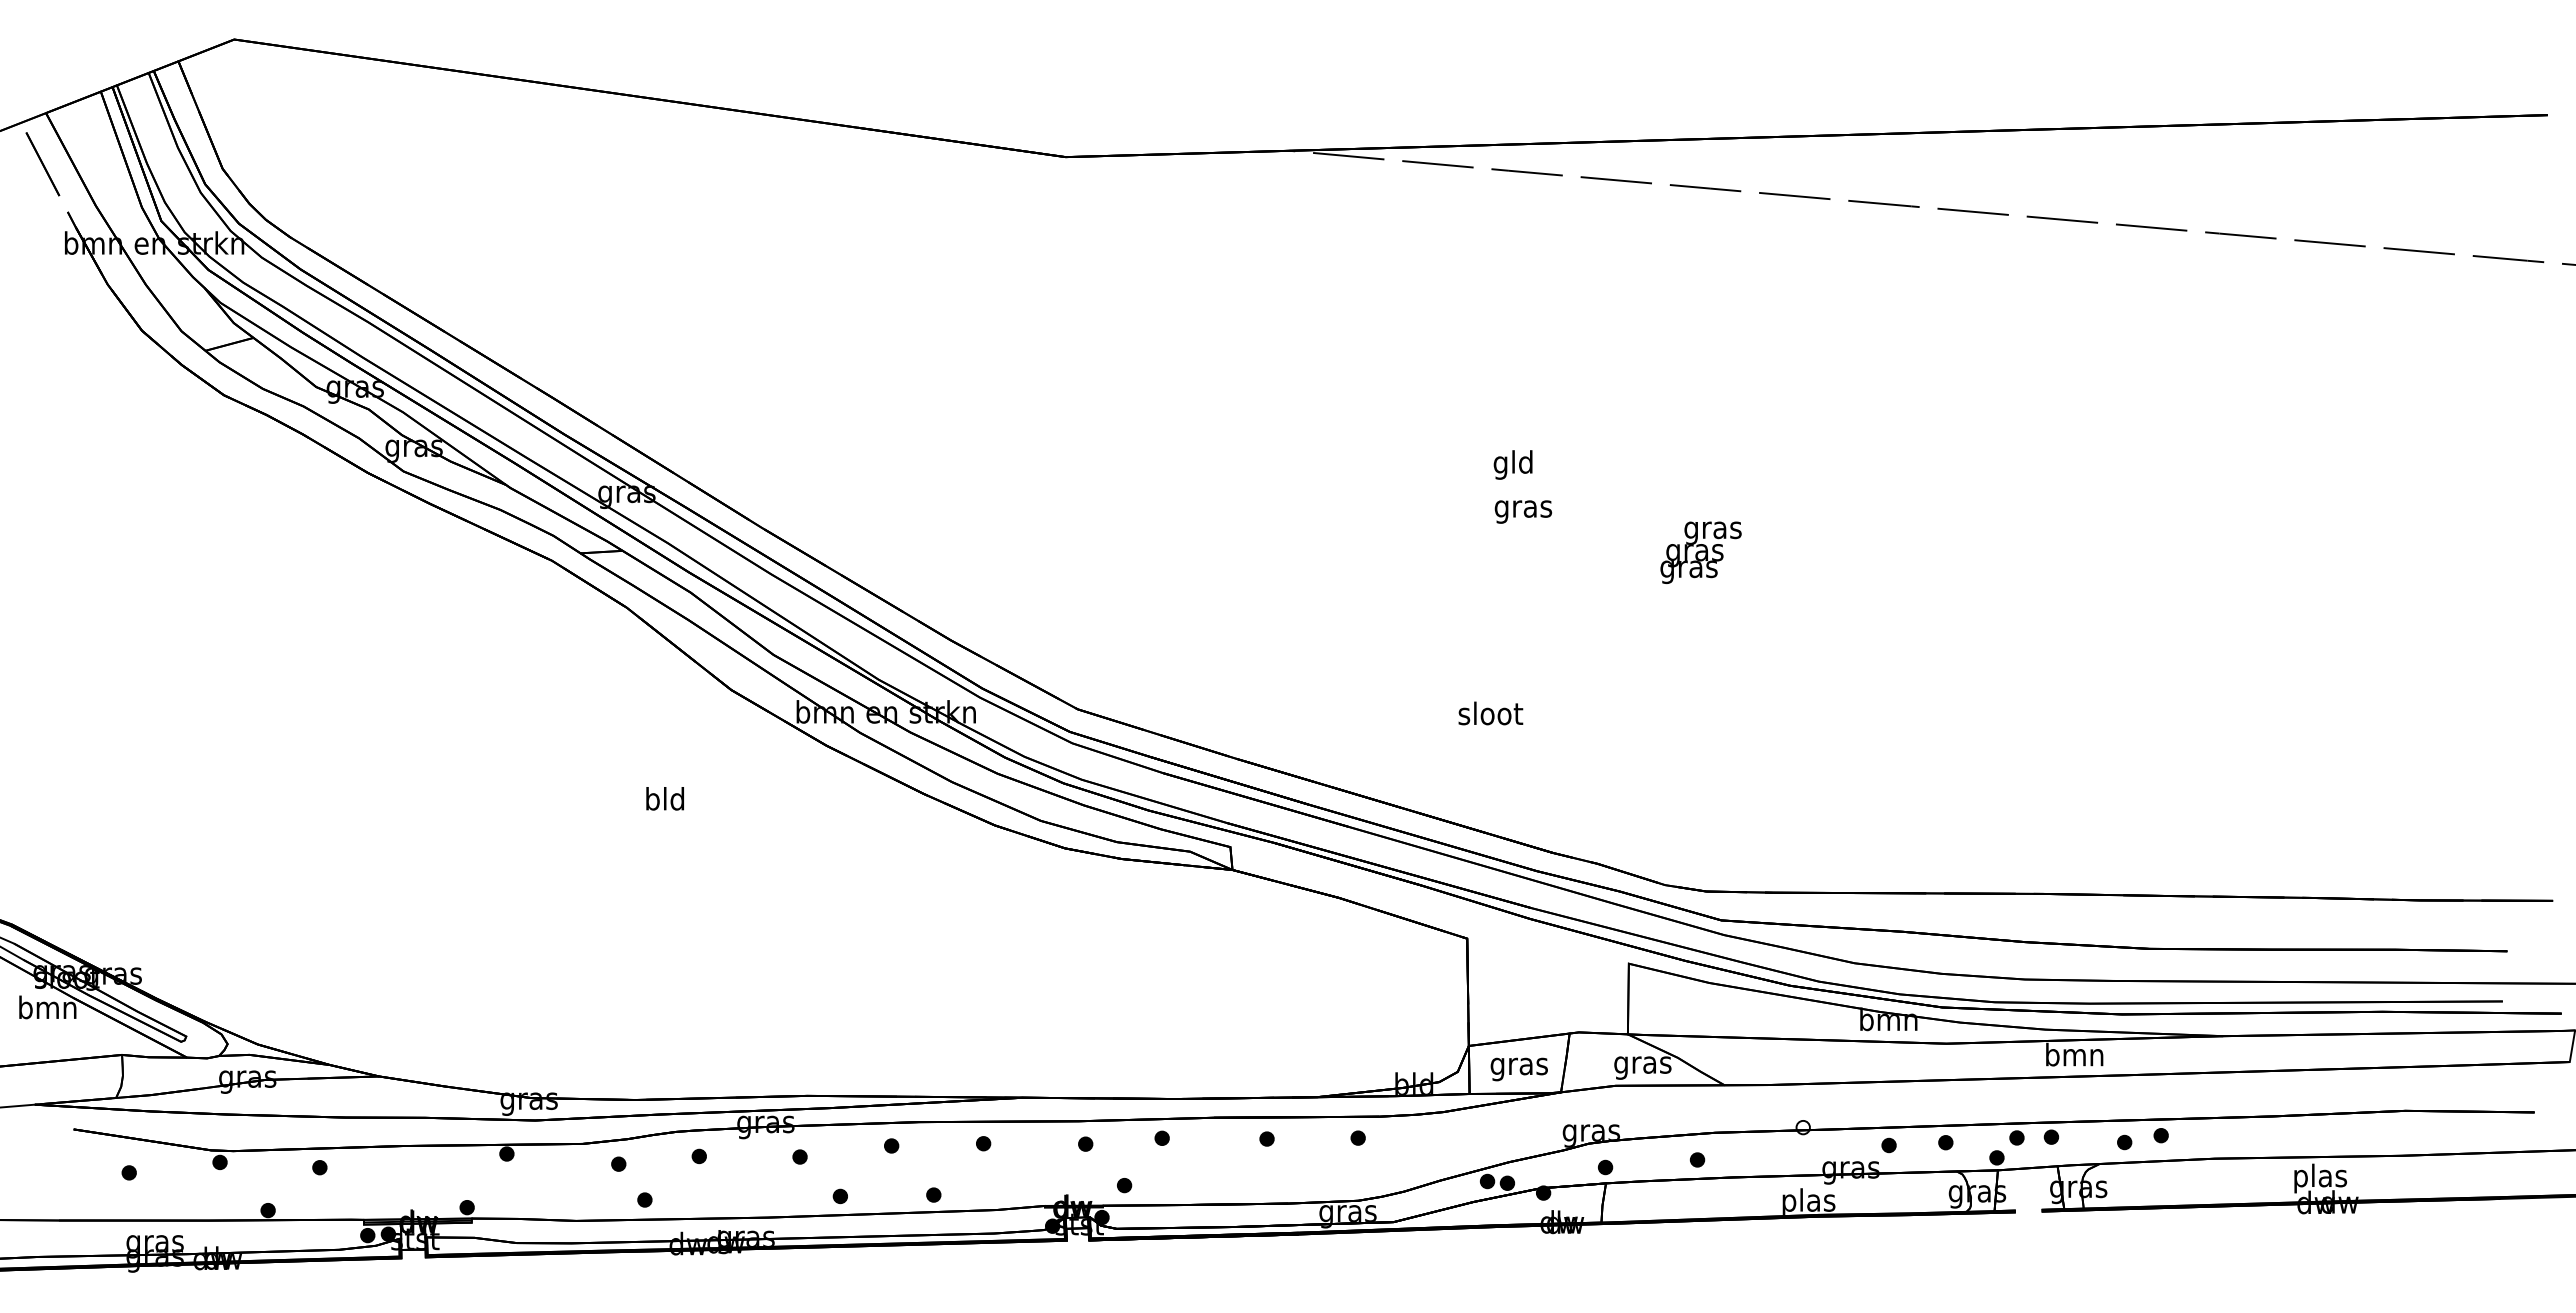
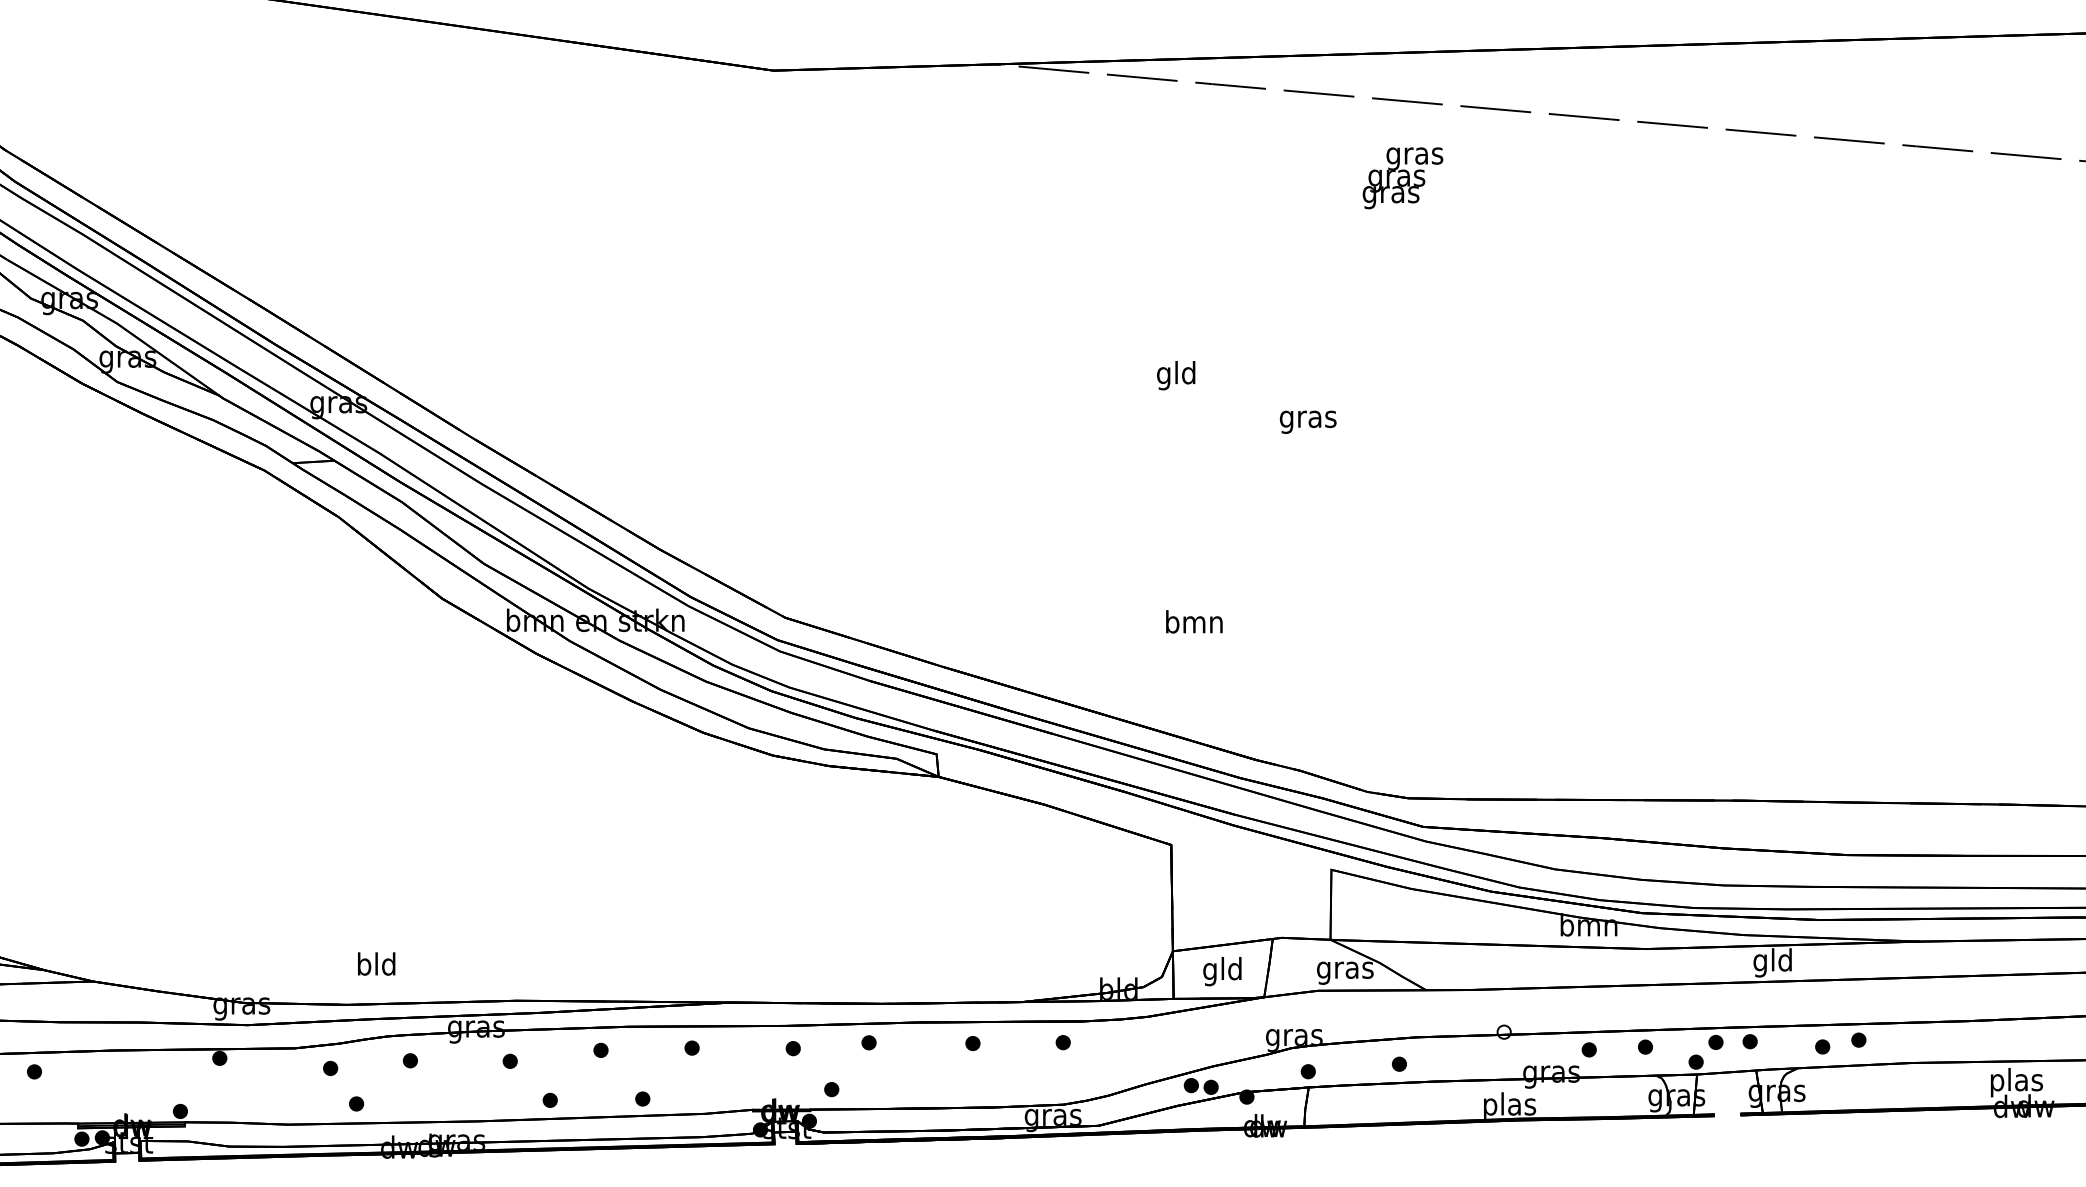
text: (1512, 464) -> (1175, 375), moved
text: (1523, 511) -> (1308, 421), moved
text: (1700, 552) -> (1402, 178), moved
text: (1490, 713) -> (1194, 621), sloot -> bmn
text: (664, 798) -> (375, 963), moved
text: (2074, 1057) -> (1772, 962), bmn -> gld
text: (1518, 1066) -> (1222, 971), gras -> gld

